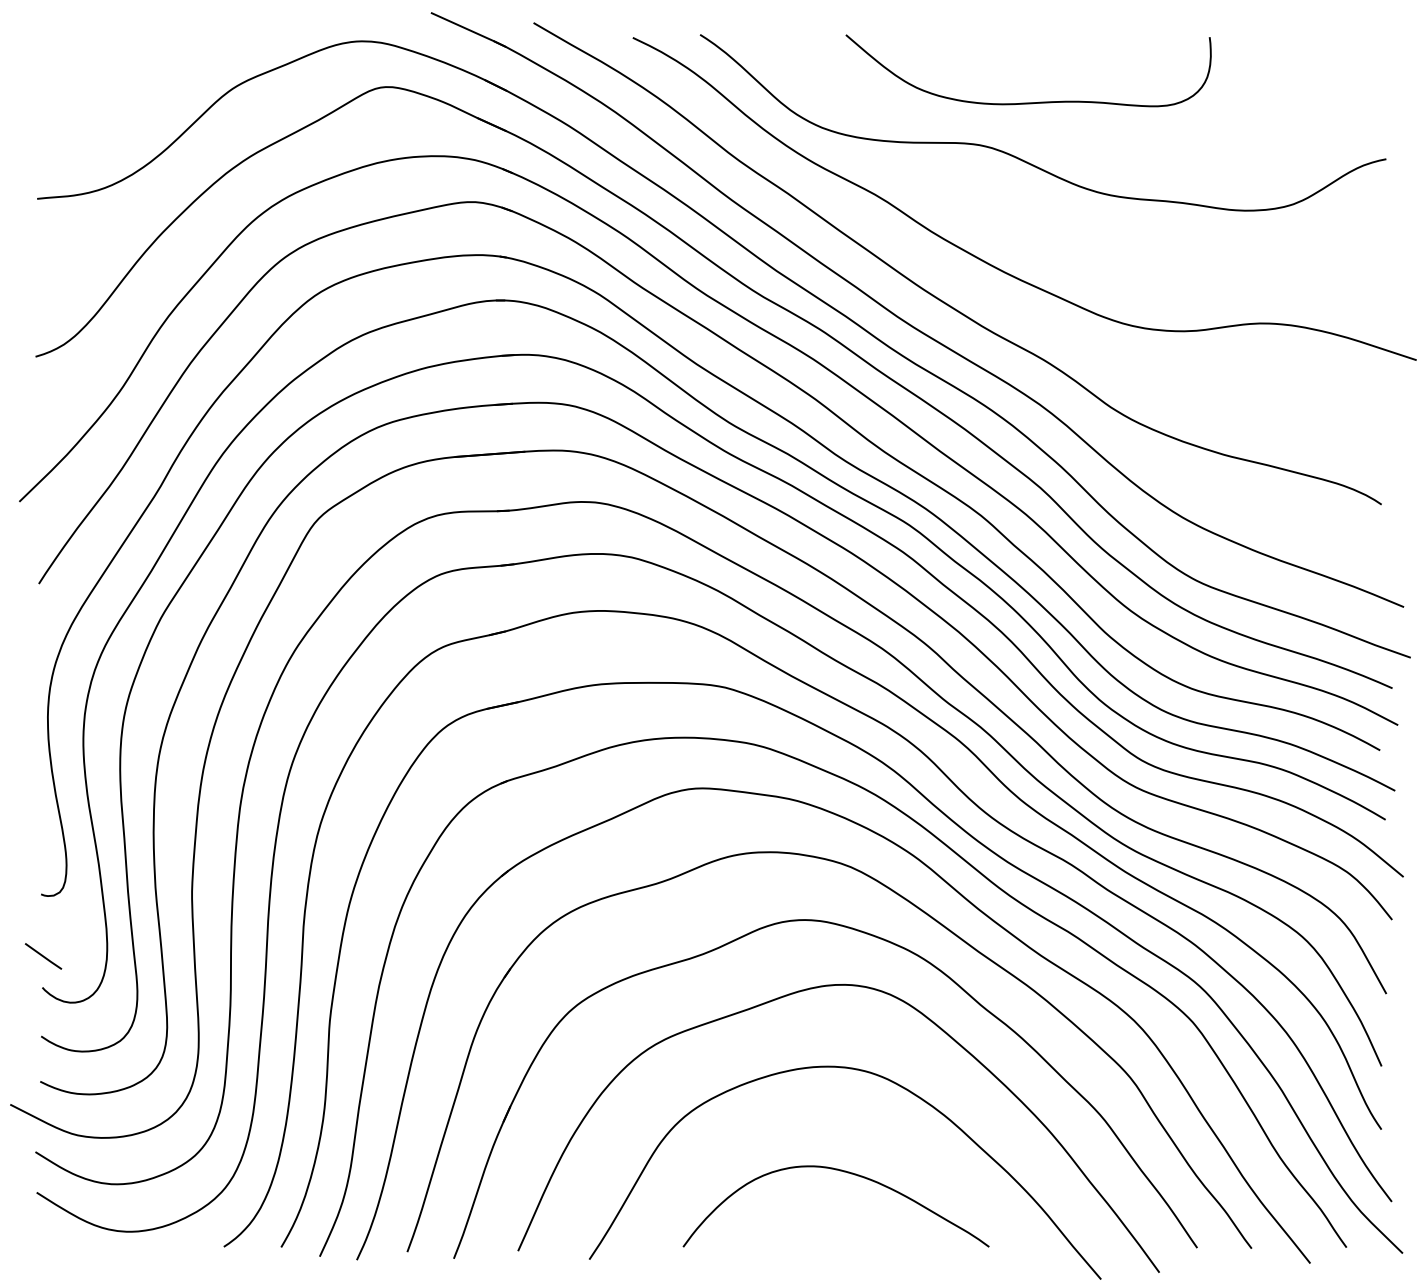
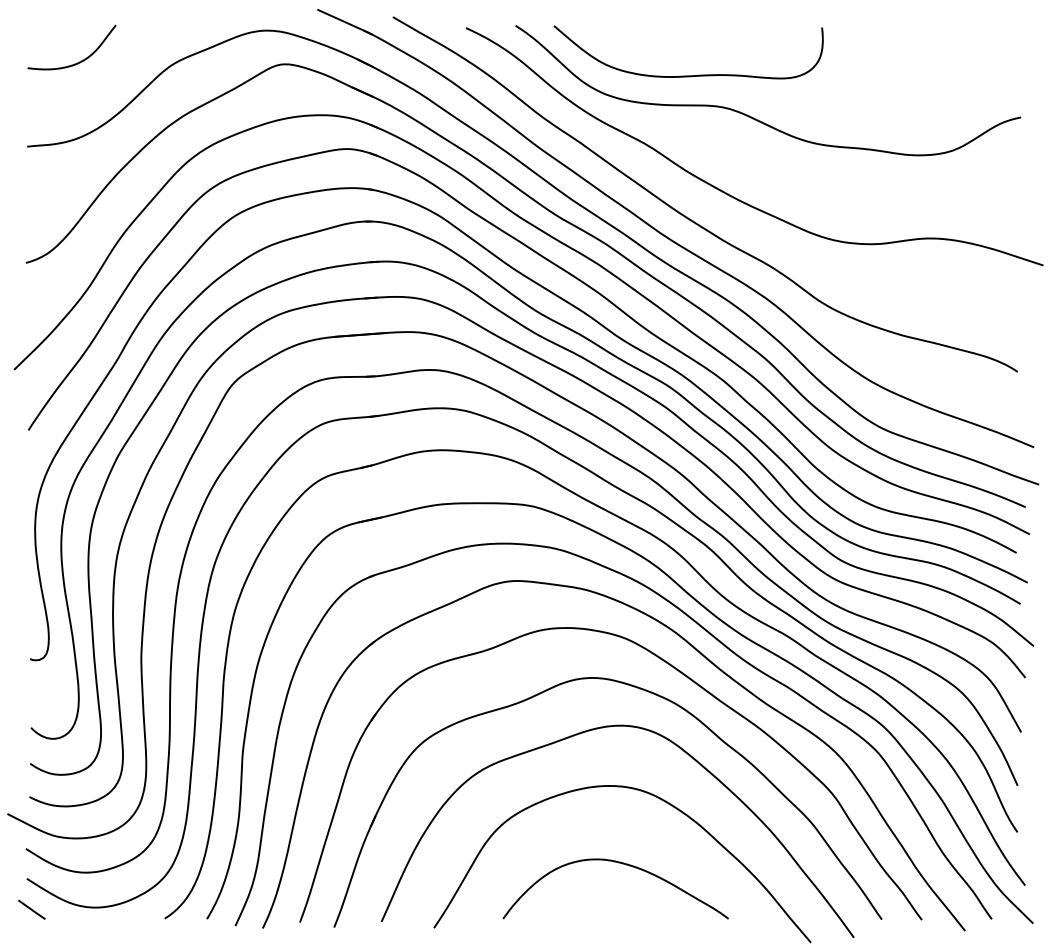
curve: (108, 83) -> (79, 61), added
curve: (1028, 102) -> (688, 75), moved
line: (42, 956) -> (31, 909), moved

